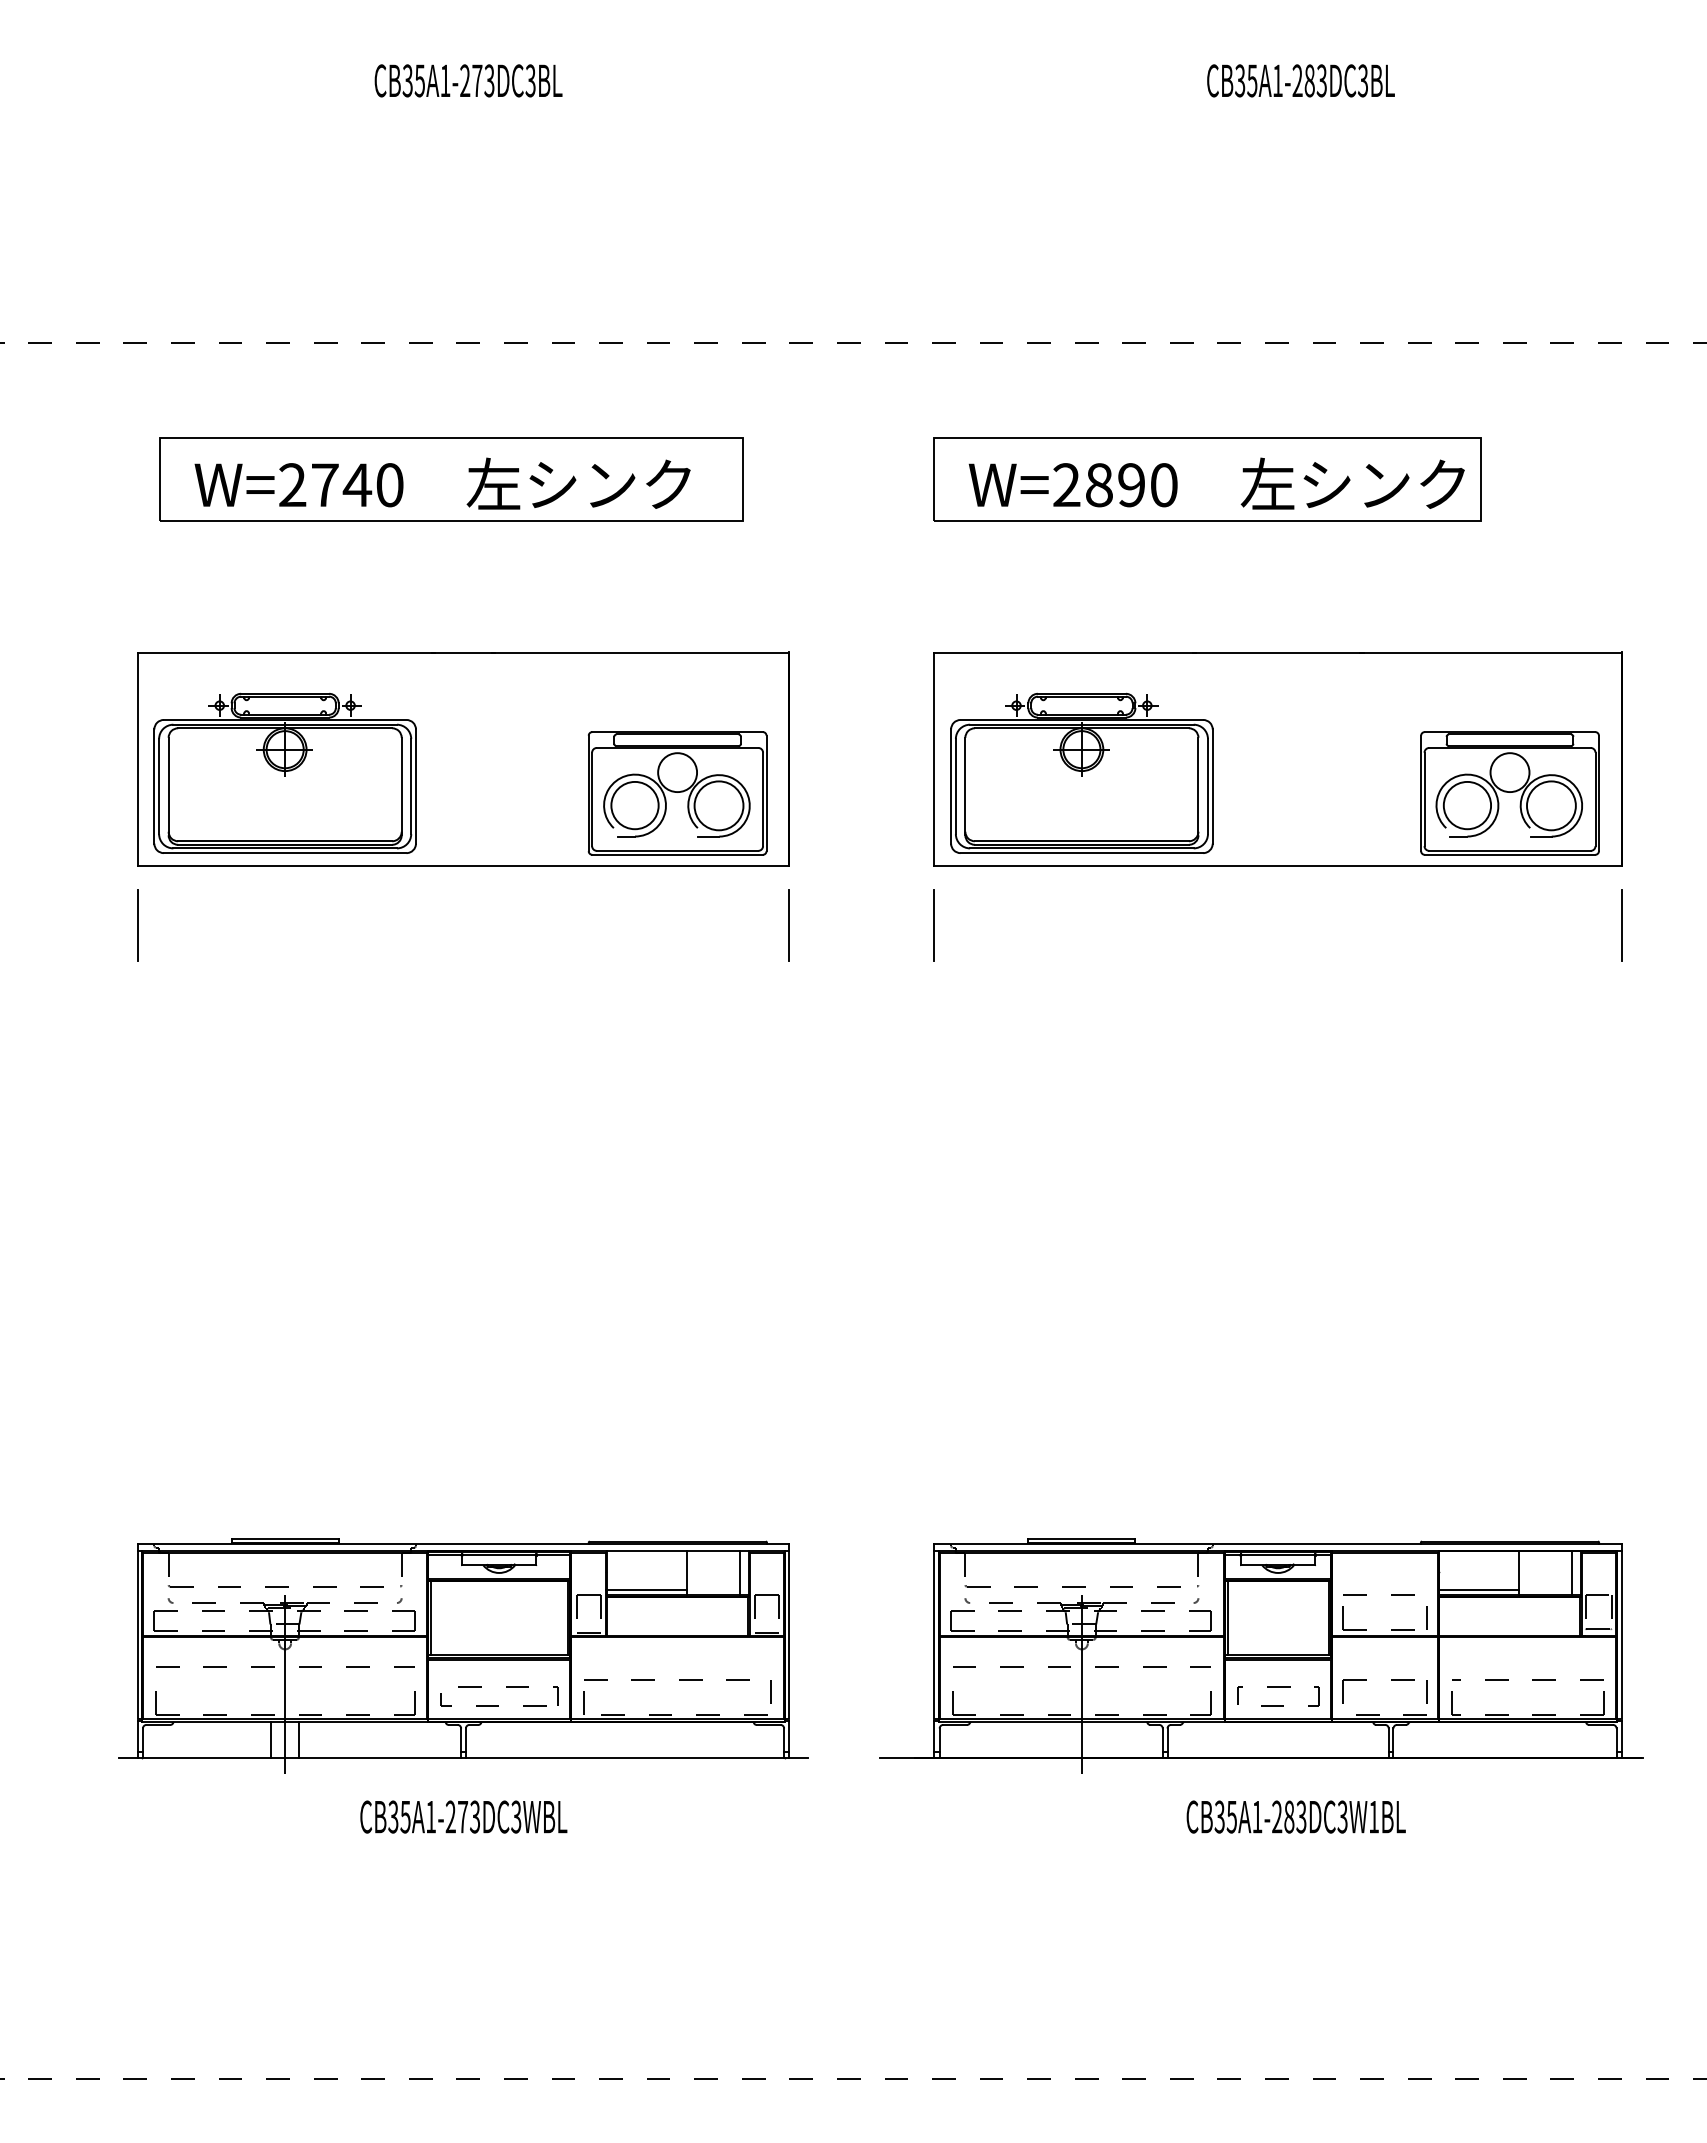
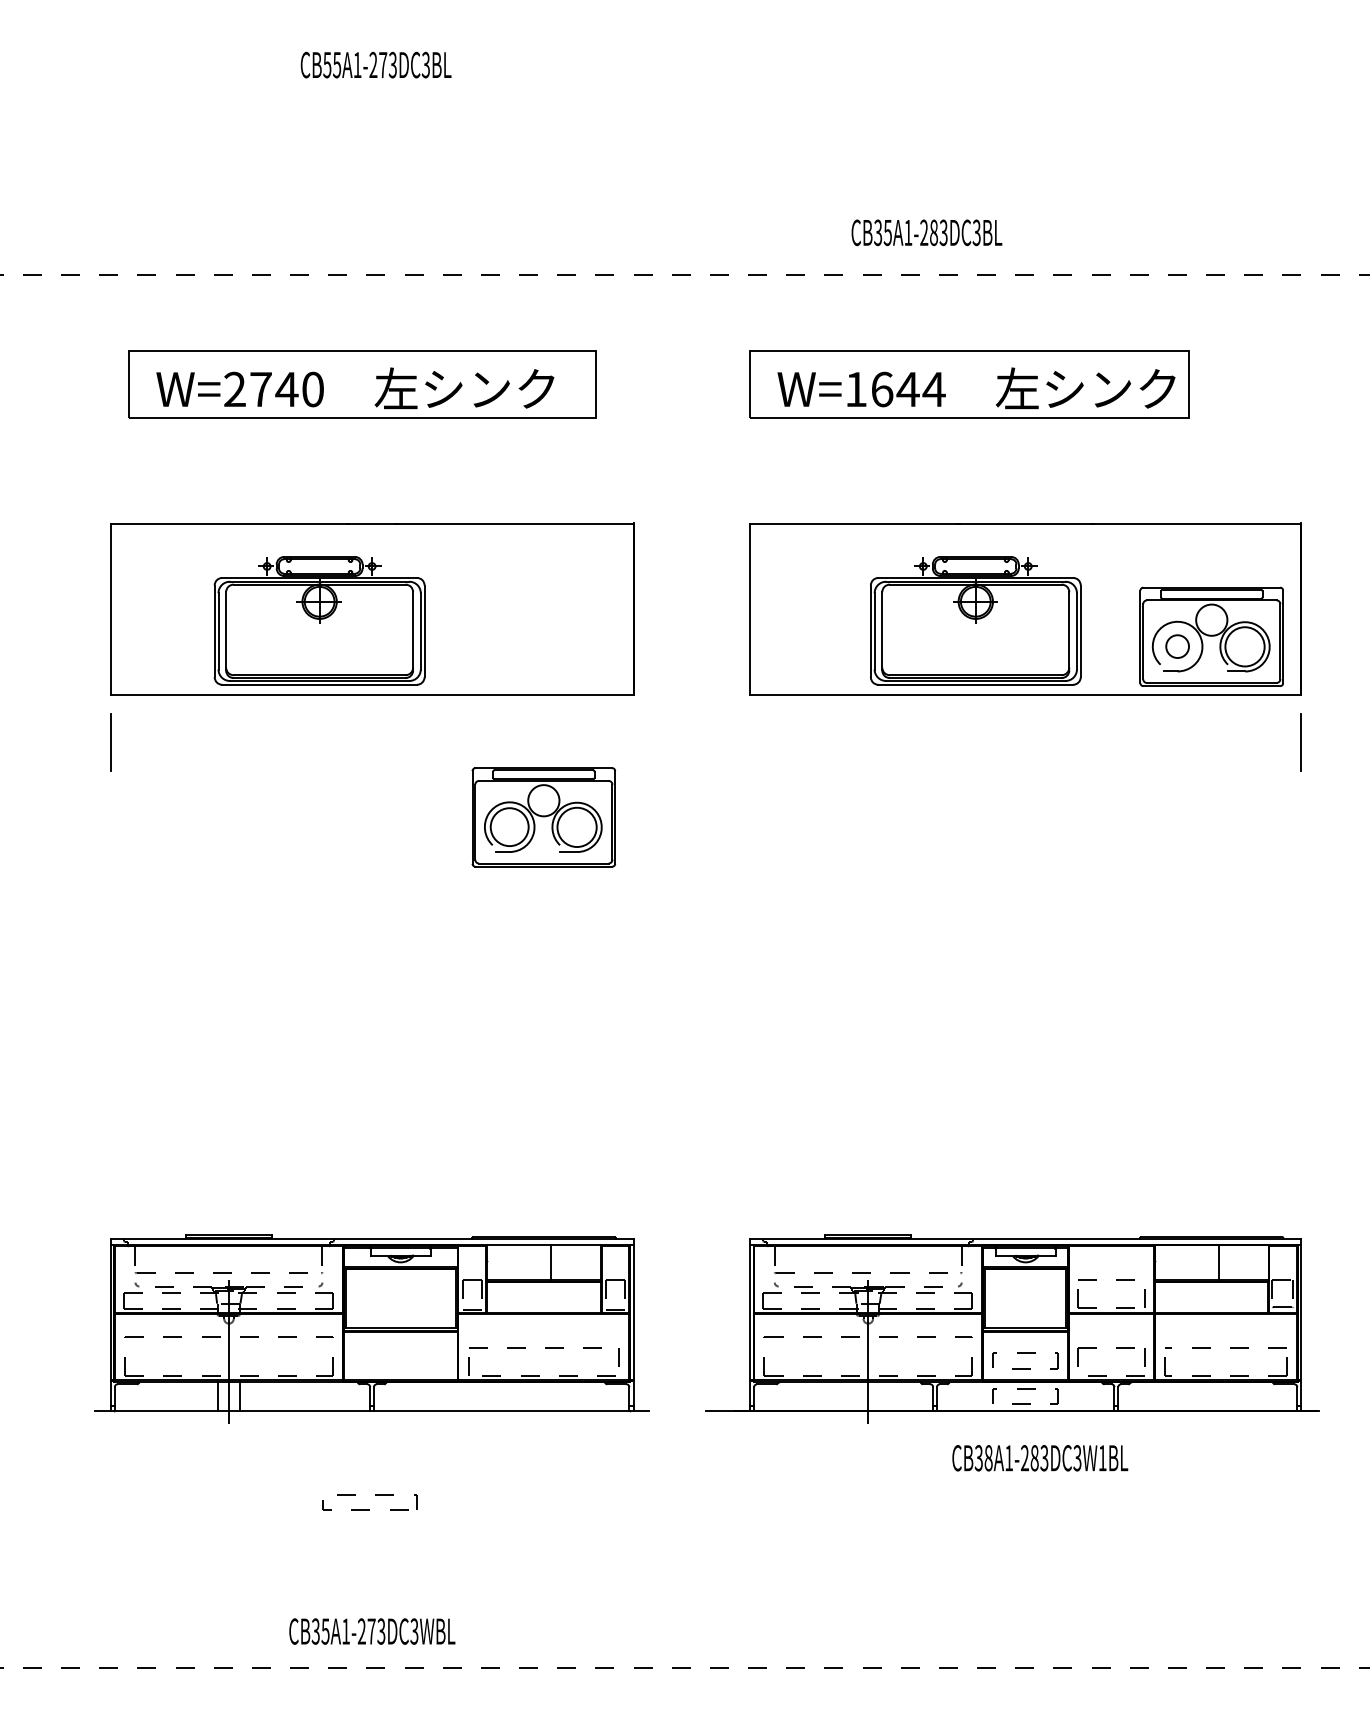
text: (407, 80) -> (327, 64), CB35A1-273DC3BL -> CB55A1-273DC3BL
text: (1300, 80) -> (926, 232), moved
text: (1115, 485) -> (895, 389), W=2890 -> W=1644
part: (284, 772) -> (319, 620), moved
part: (1081, 772) -> (975, 620), moved
part: (677, 793) -> (543, 817), moved
circle: (1467, 805) -> (1177, 646), size x0.6
line: (789, 924) -> (633, 742), removed
line: (934, 924) -> (749, 742), removed
line: (740, 1572) -> (594, 1262), removed
line: (1572, 1572) -> (1261, 1262), removed
line: (646, 1590) -> (518, 1276), removed
line: (1478, 1590) -> (1186, 1276), removed
part: (498, 1705) -> (369, 1509), moved
part: (1278, 1731) -> (1026, 1389), added
text: (463, 1816) -> (372, 1631), moved
text: (1231, 1816) -> (988, 1457), CB35A1-283DC3W1BL -> CB38A1-283DC3W1BL

